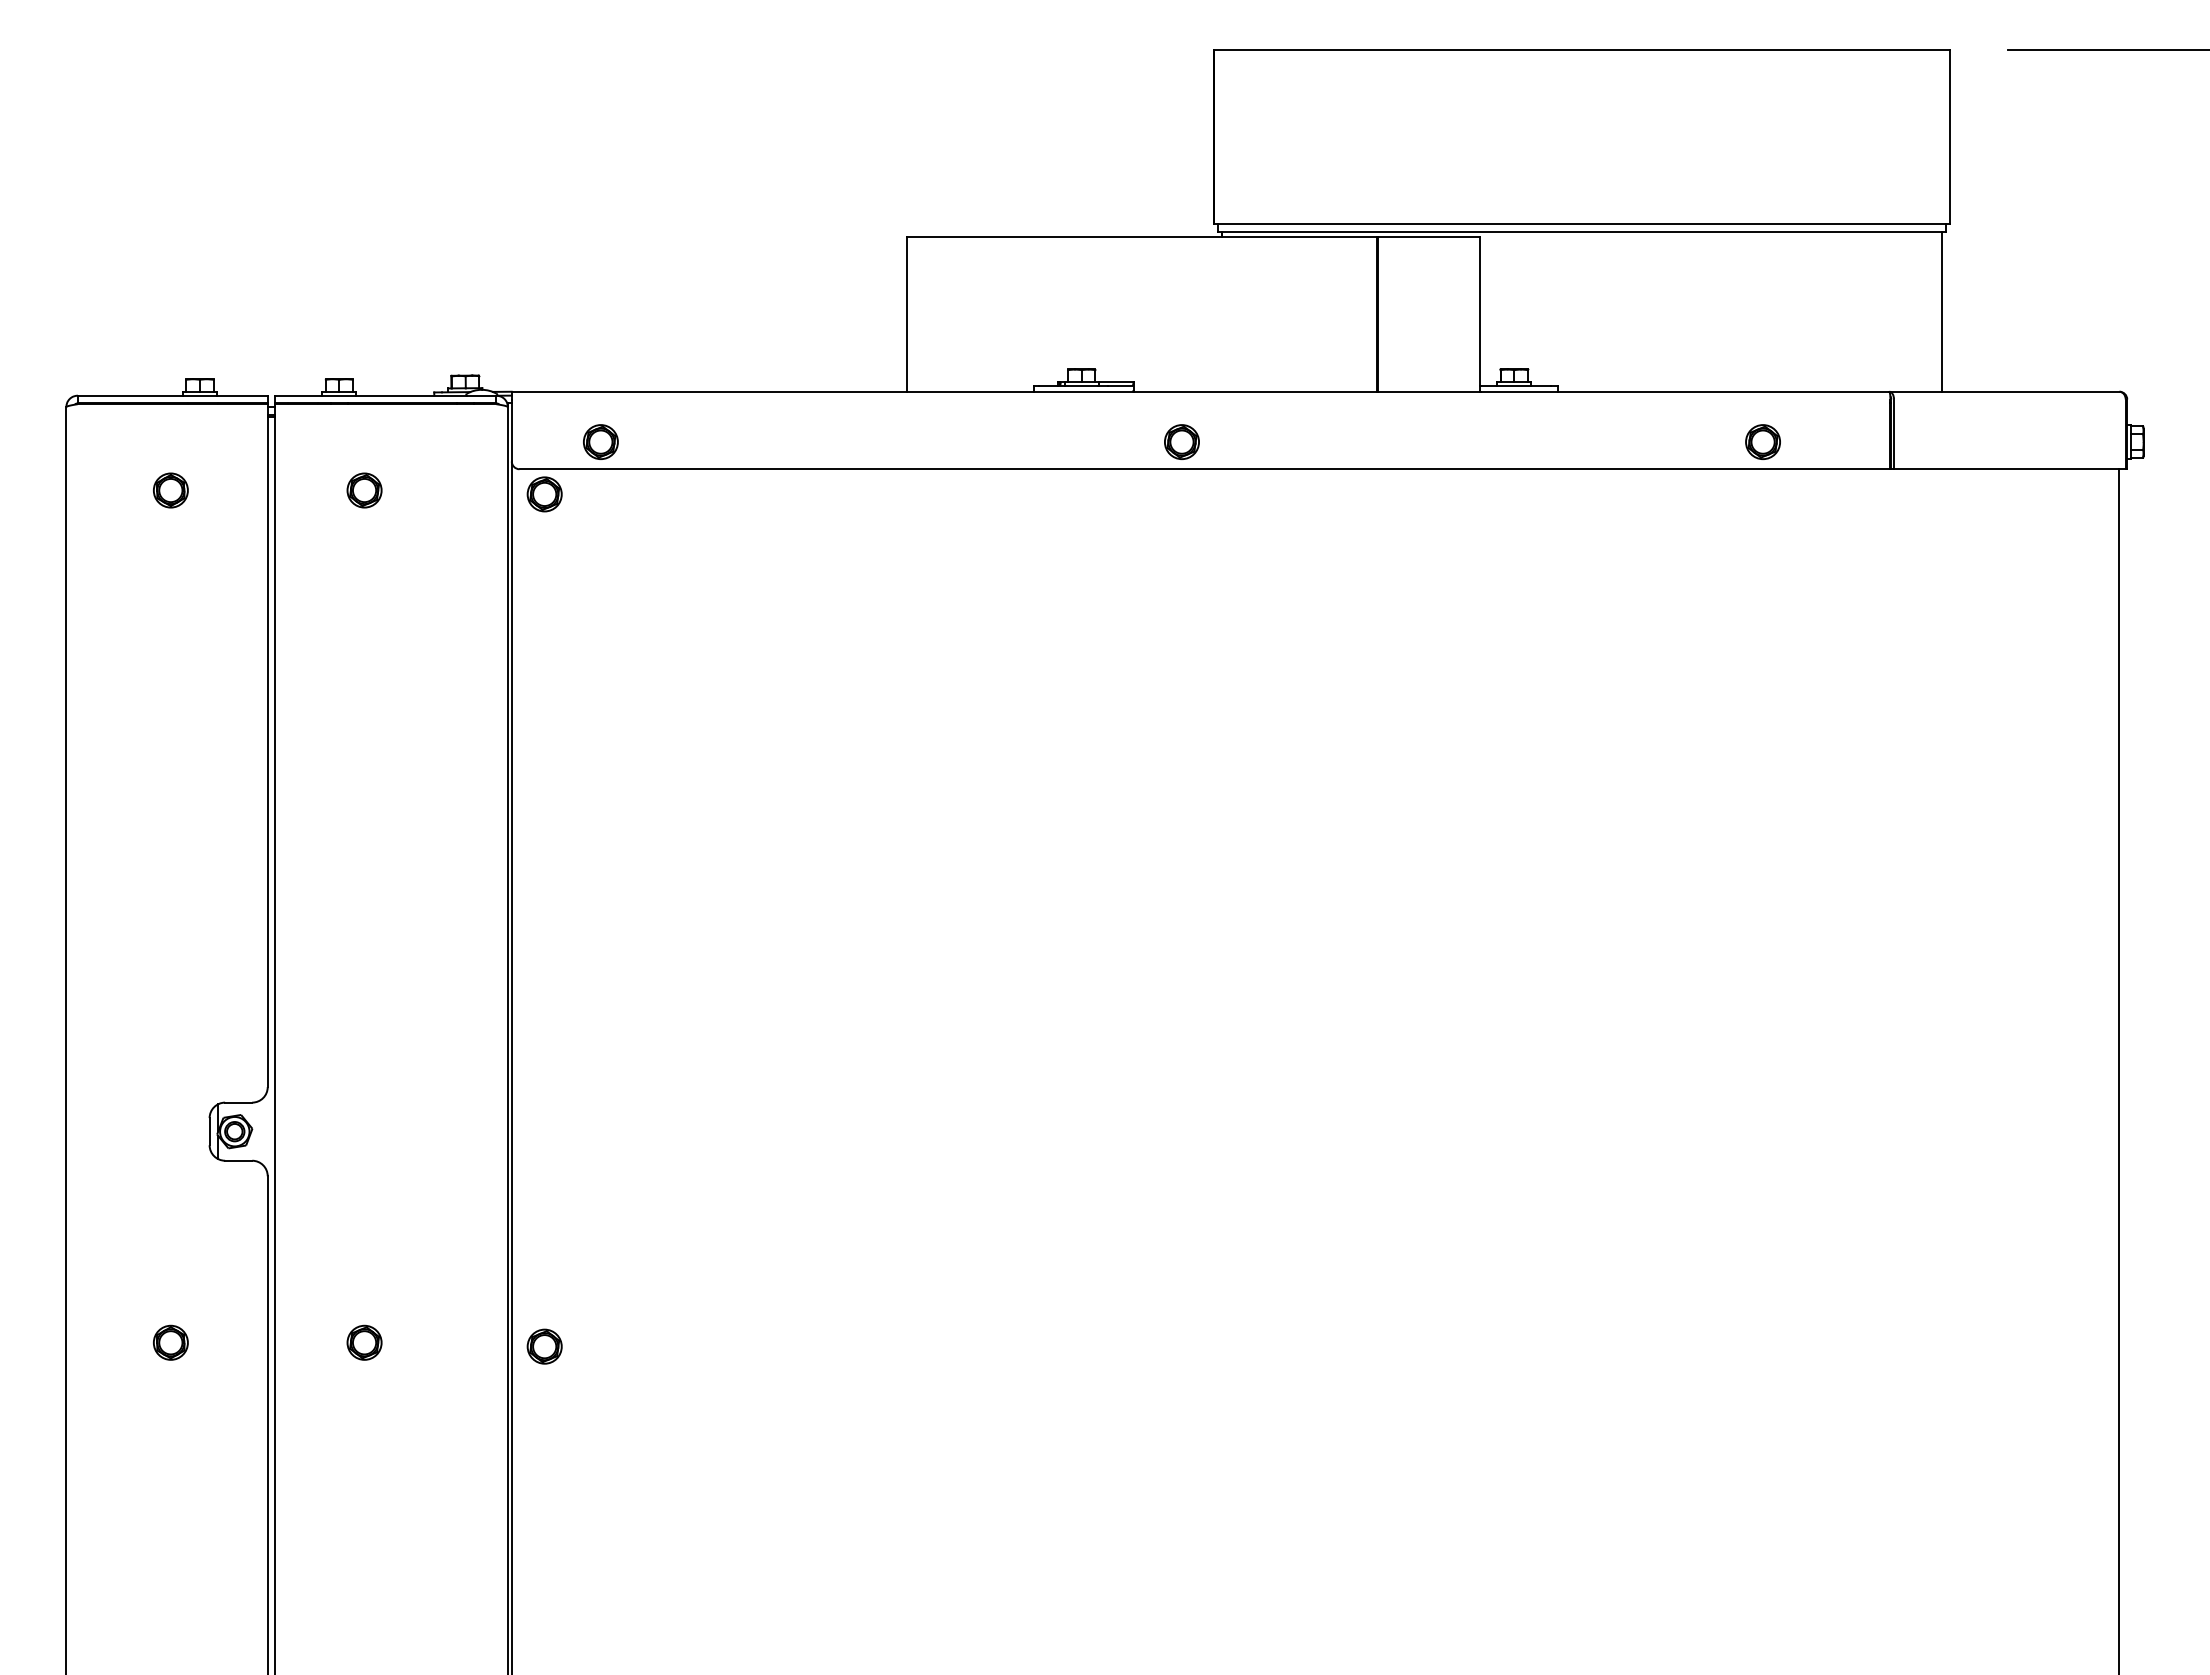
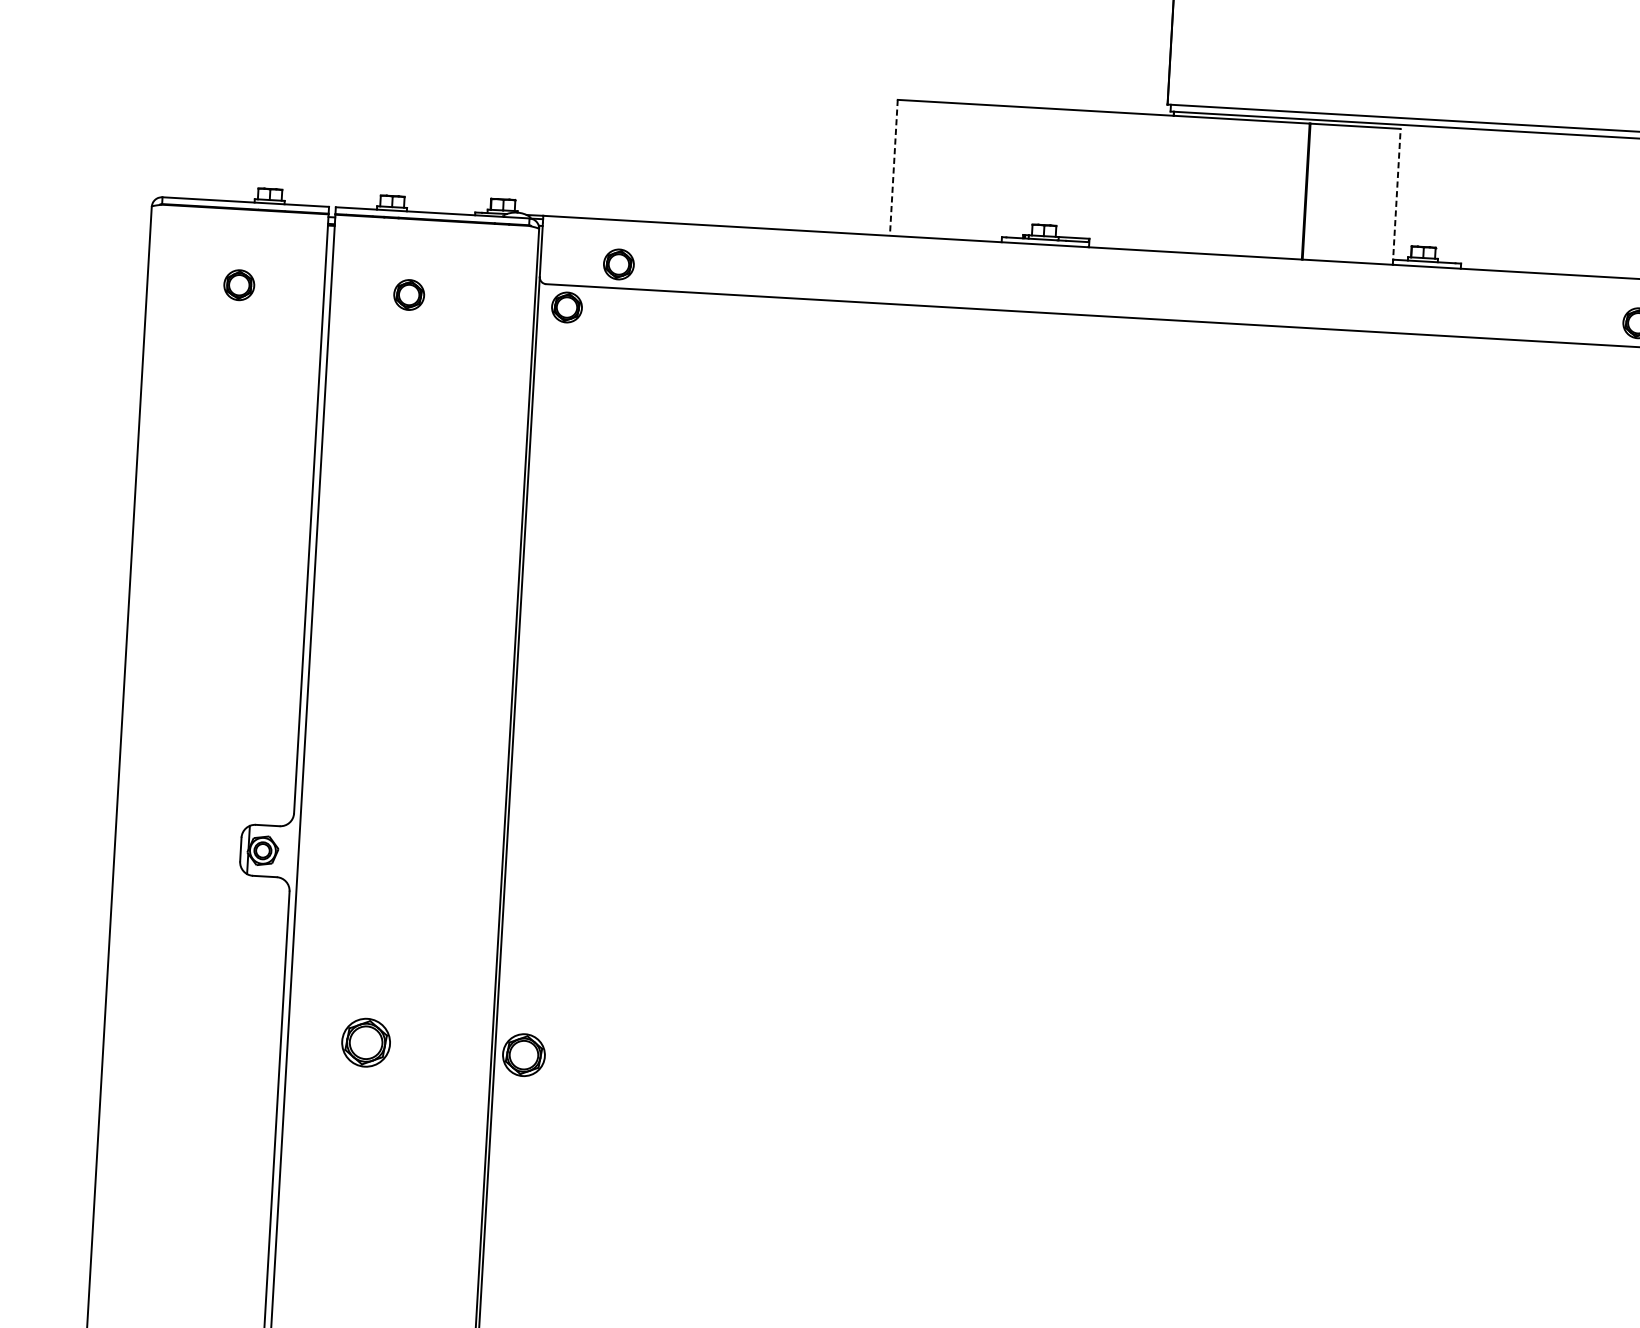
line: (1480, 313) -> (1396, 196), solid -> dashed
line: (906, 314) -> (893, 168), solid -> dashed
part: (1181, 441) -> (1128, 293), removed
part: (170, 1342) -> (195, 1032), removed
part: (364, 1342) -> (366, 1042), size x1.6
part: (544, 1346) -> (523, 1054), size x1.4

